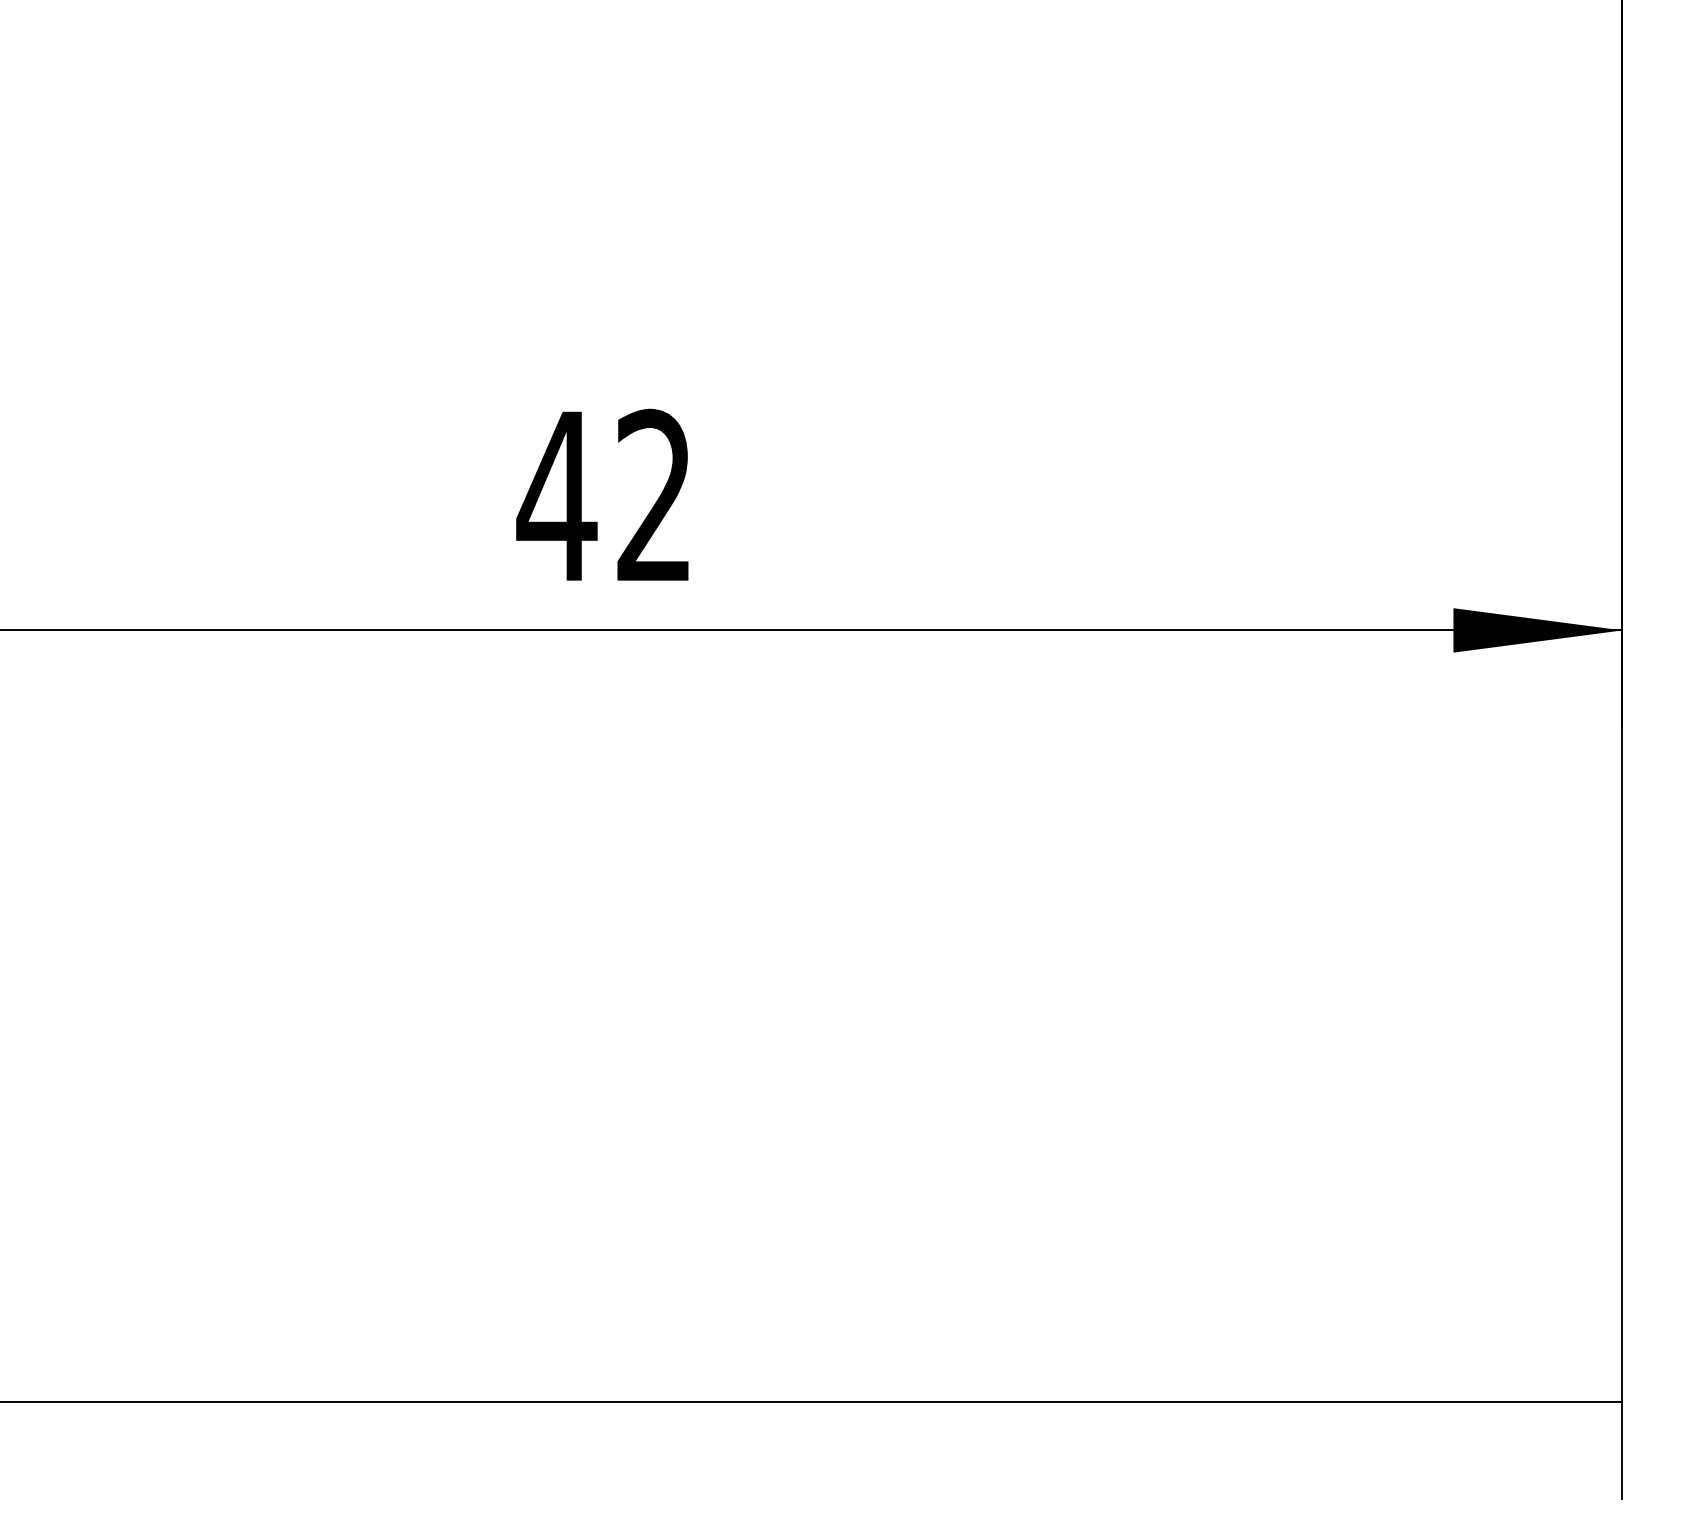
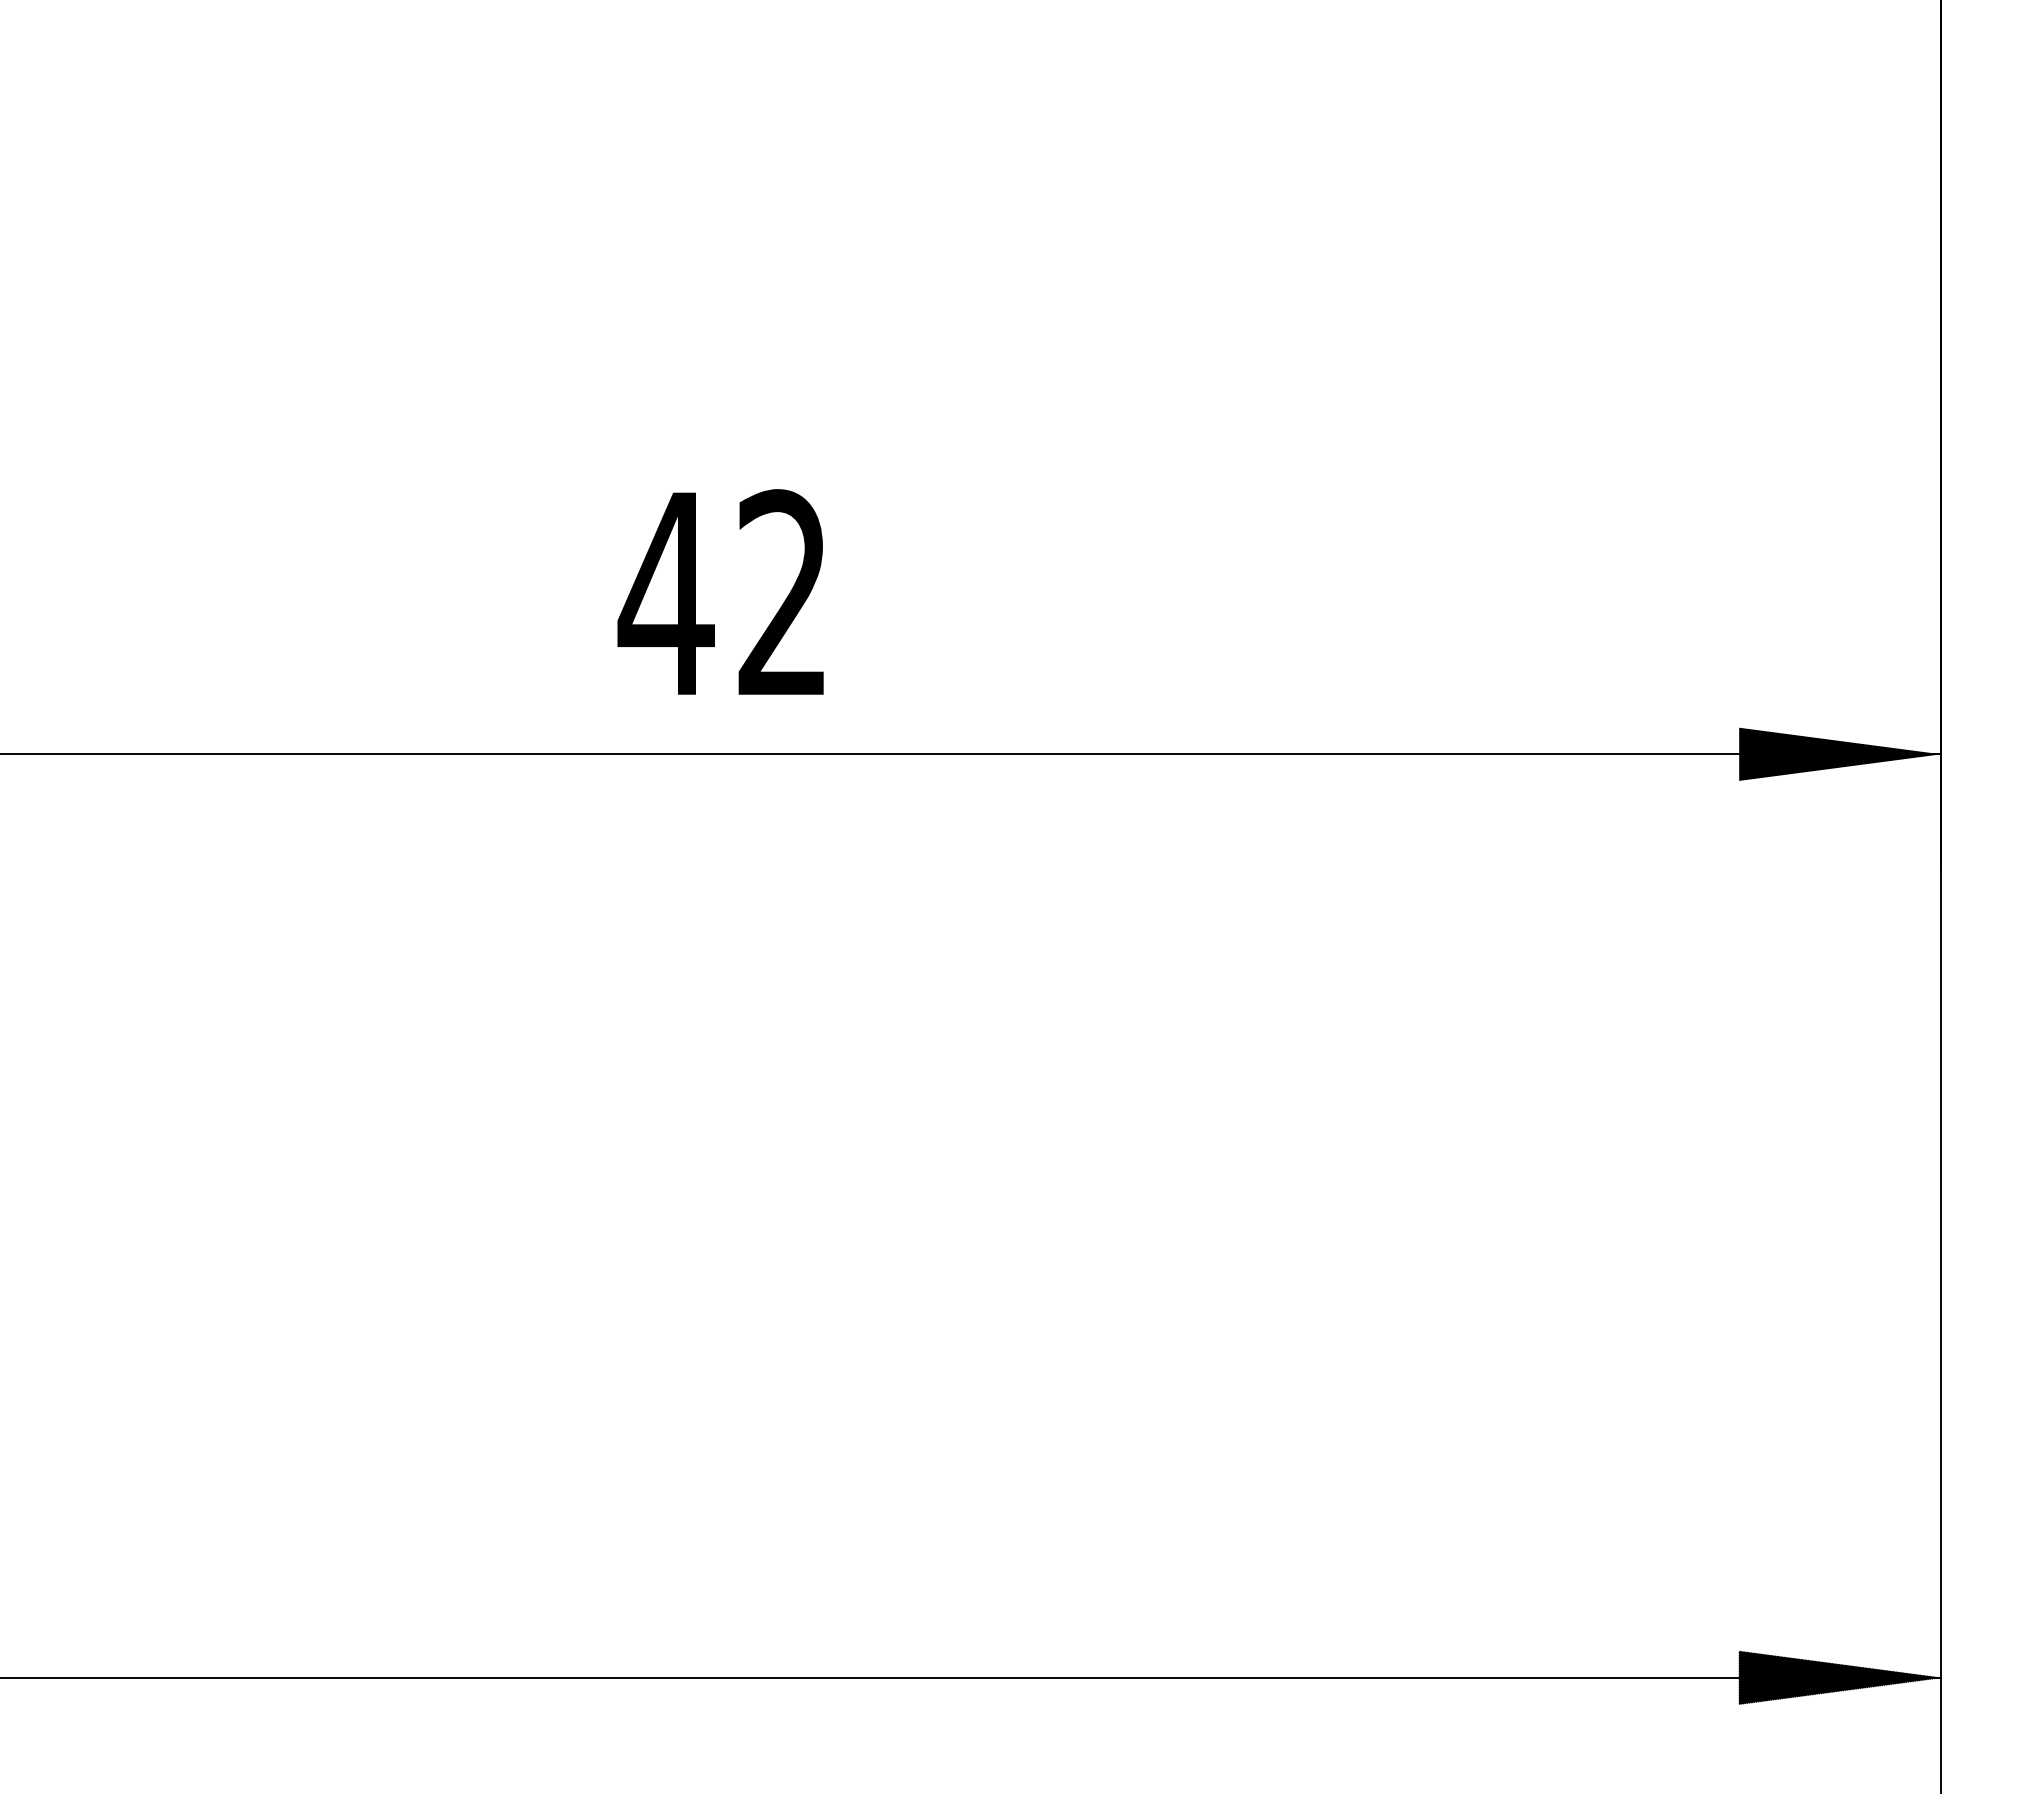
hatch: (1537, 1401) -> (1839, 1677), added

